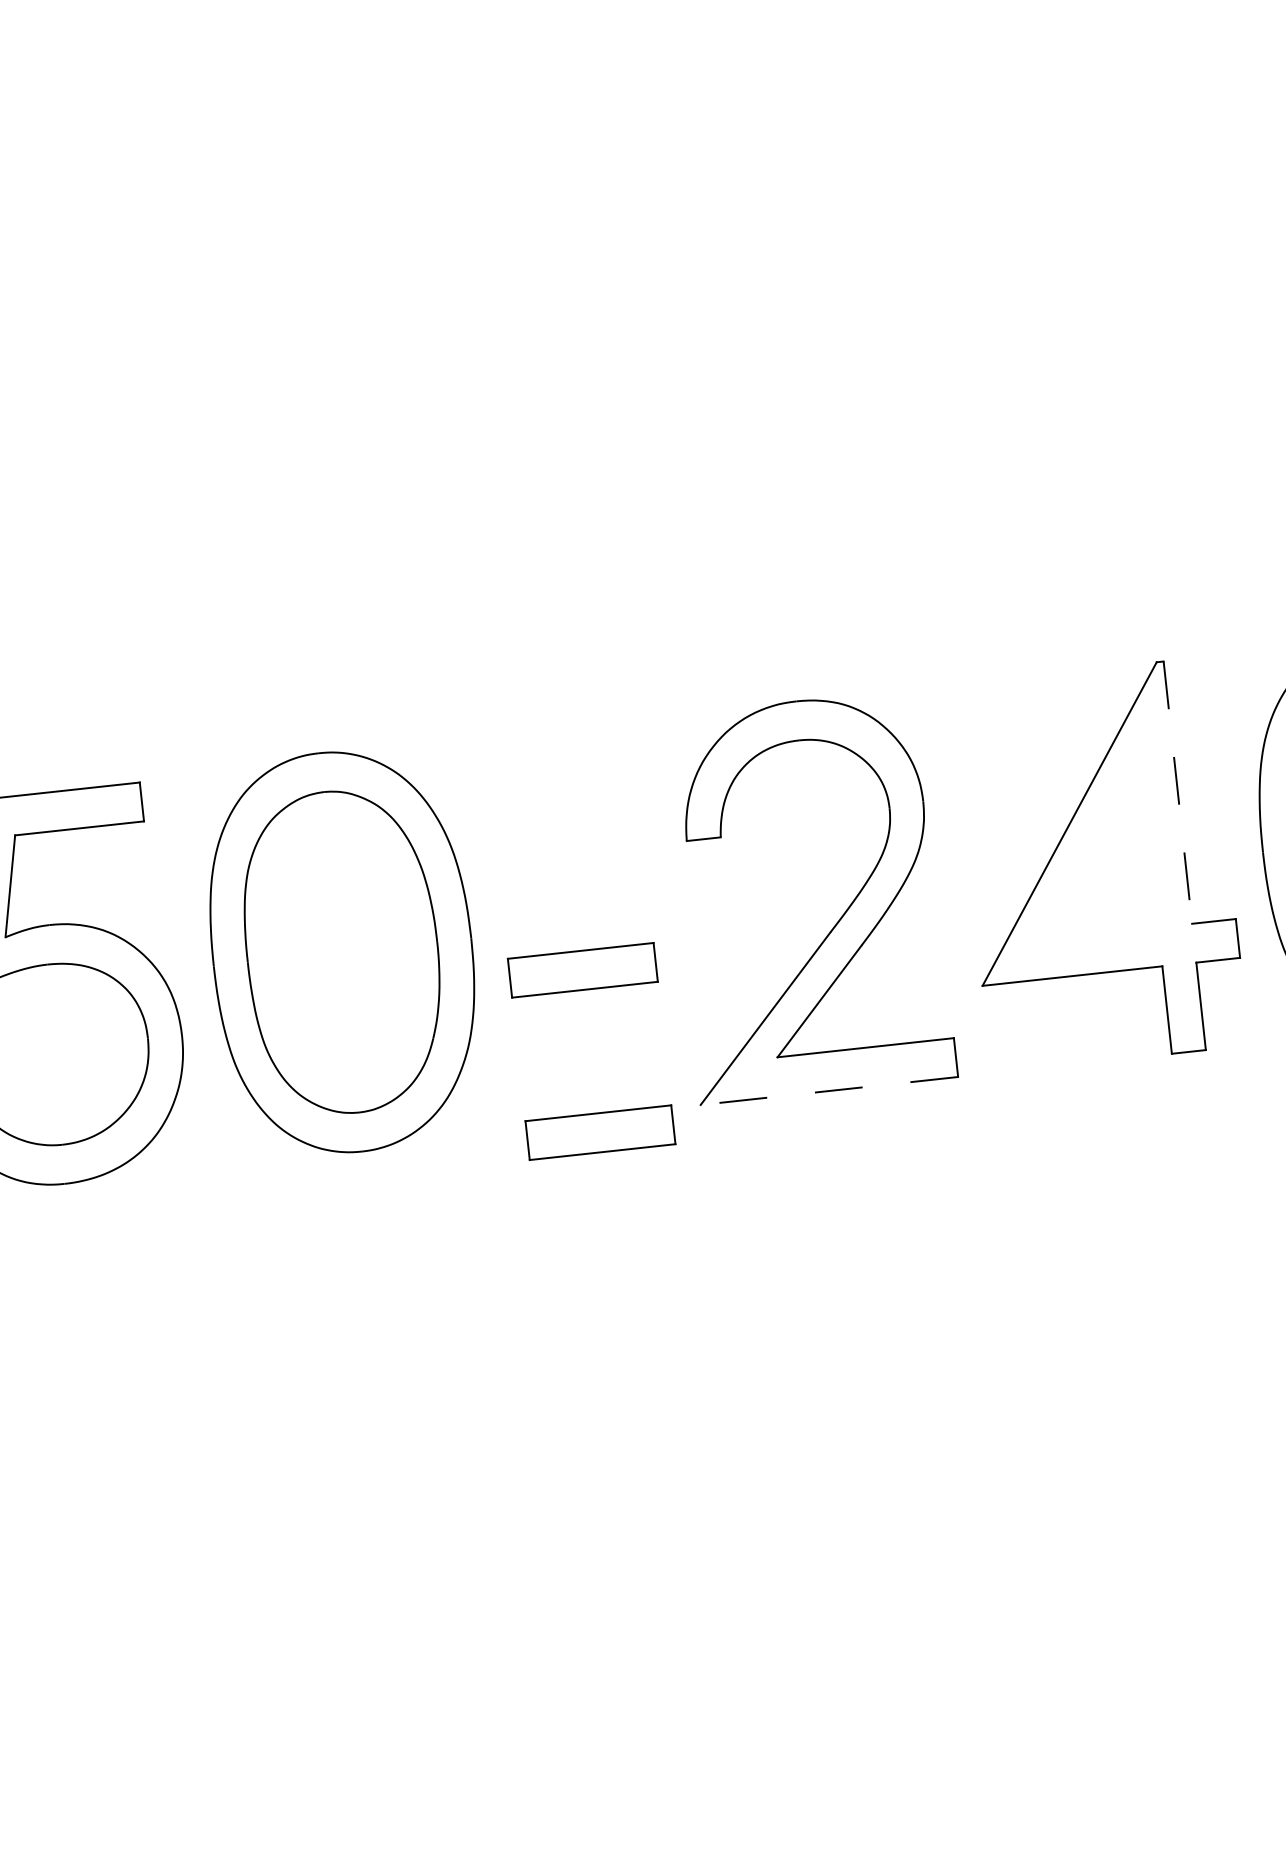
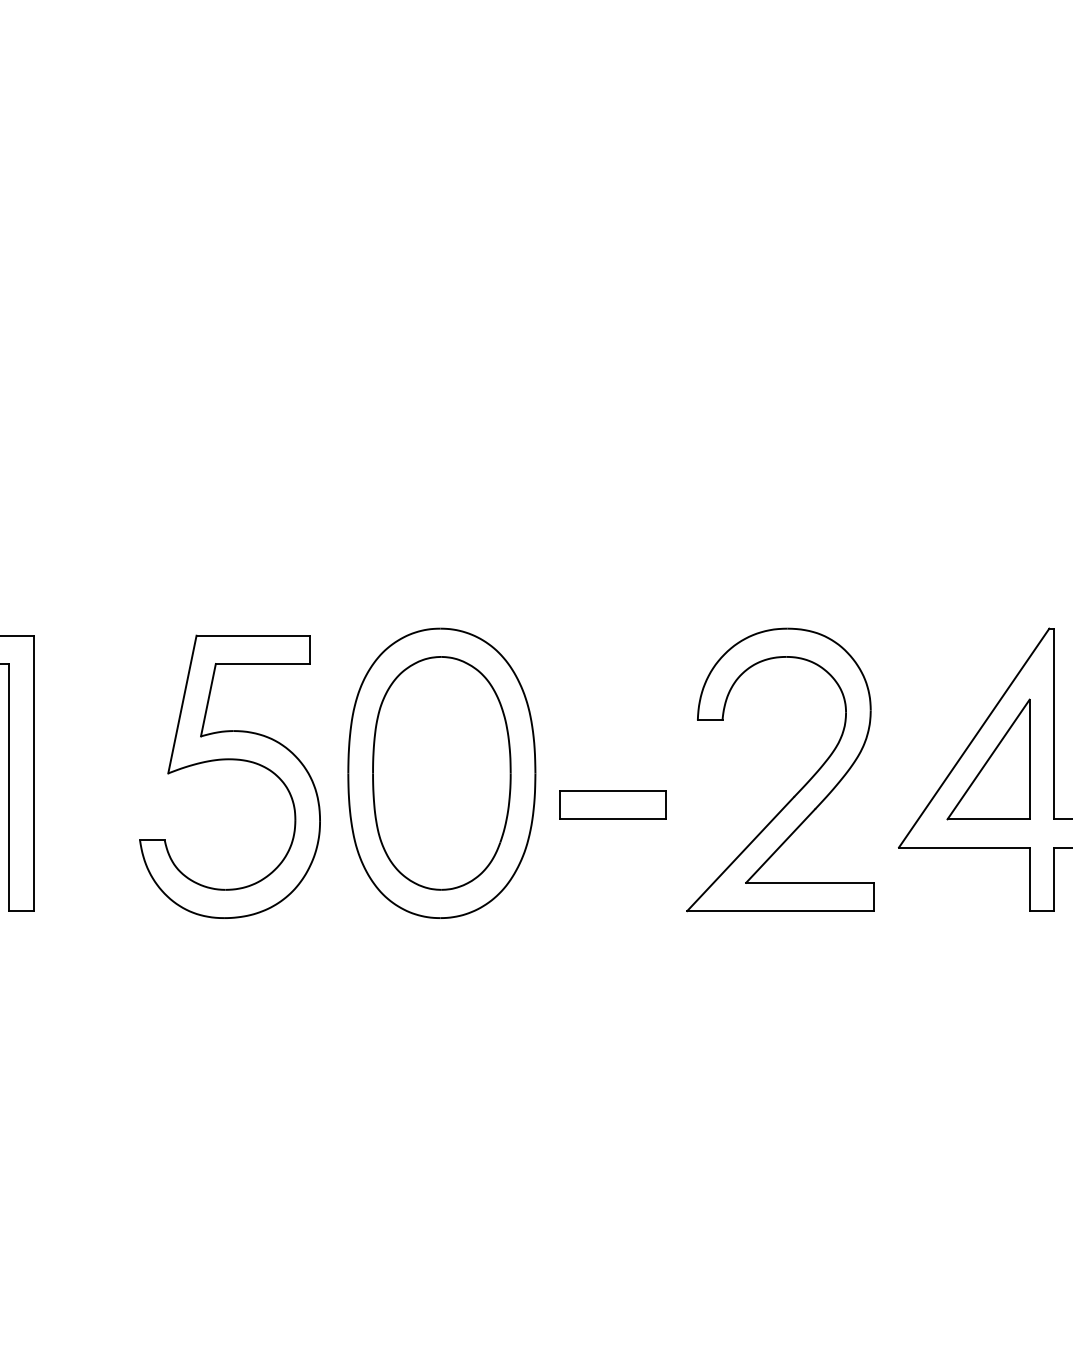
line: (1178, 793) -> (1054, 724), dashed -> solid
part: (1092, 851) -> (988, 759), added
line: (829, 1091) -> (780, 911), dashed -> solid
part: (599, 1131) -> (612, 922), removed

